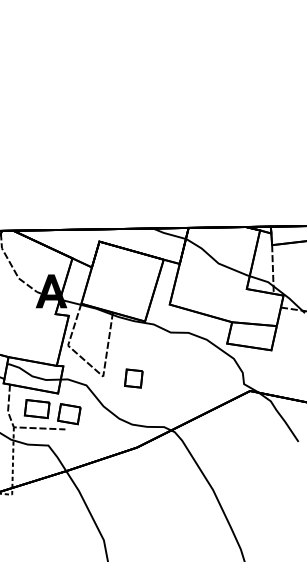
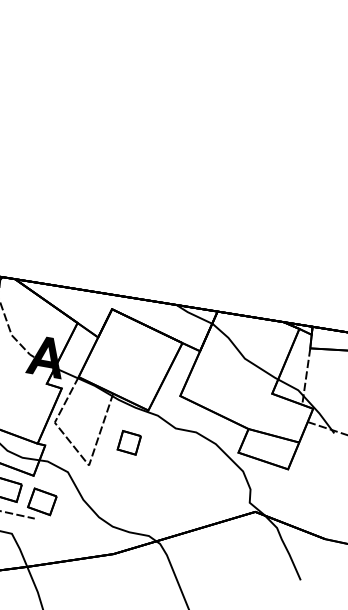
part: (133, 378) -> (128, 442), moved

